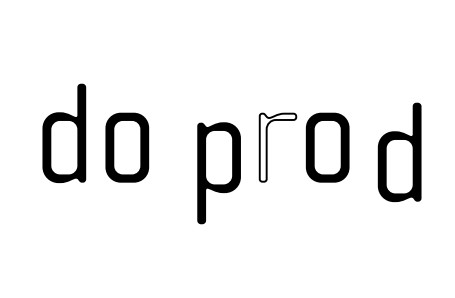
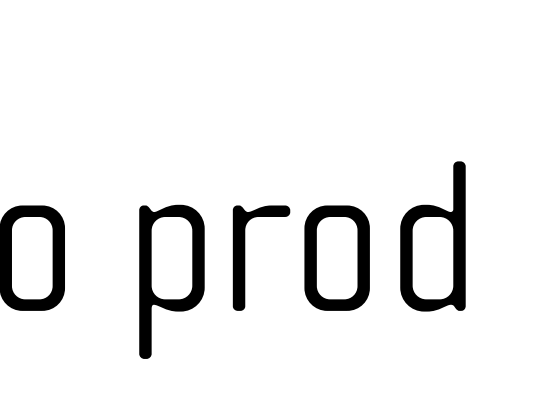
fill: (277, 147) -> (260, 257), added
part: (399, 151) -> (432, 235), moved
part: (218, 173) -> (171, 282), moved

